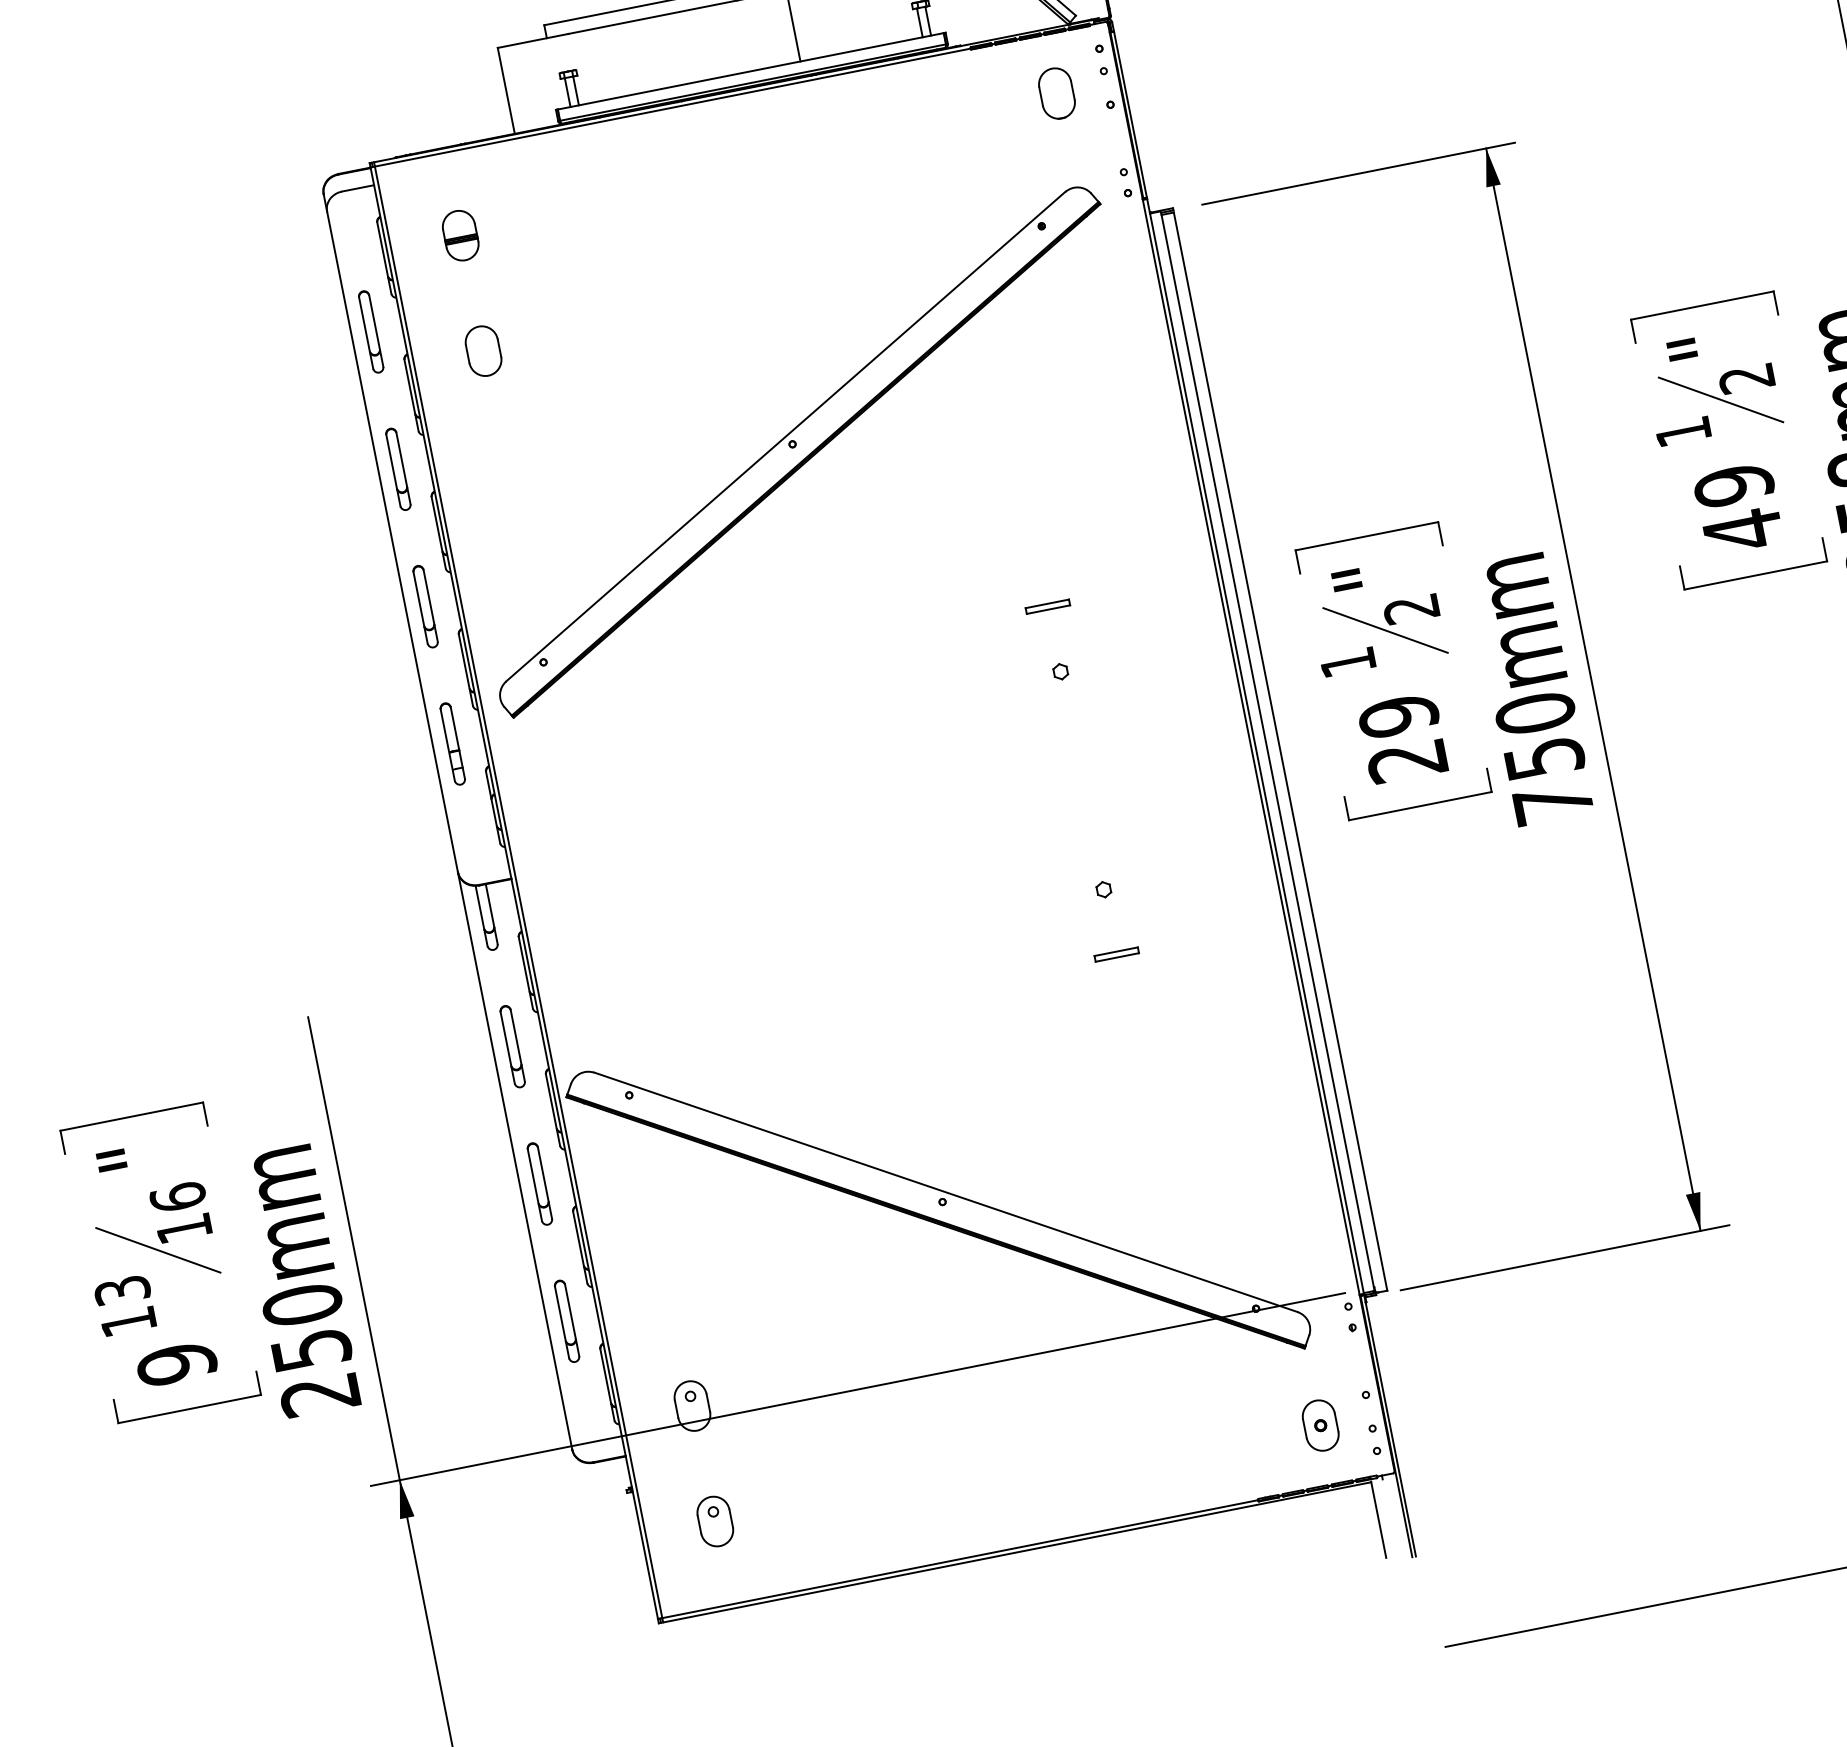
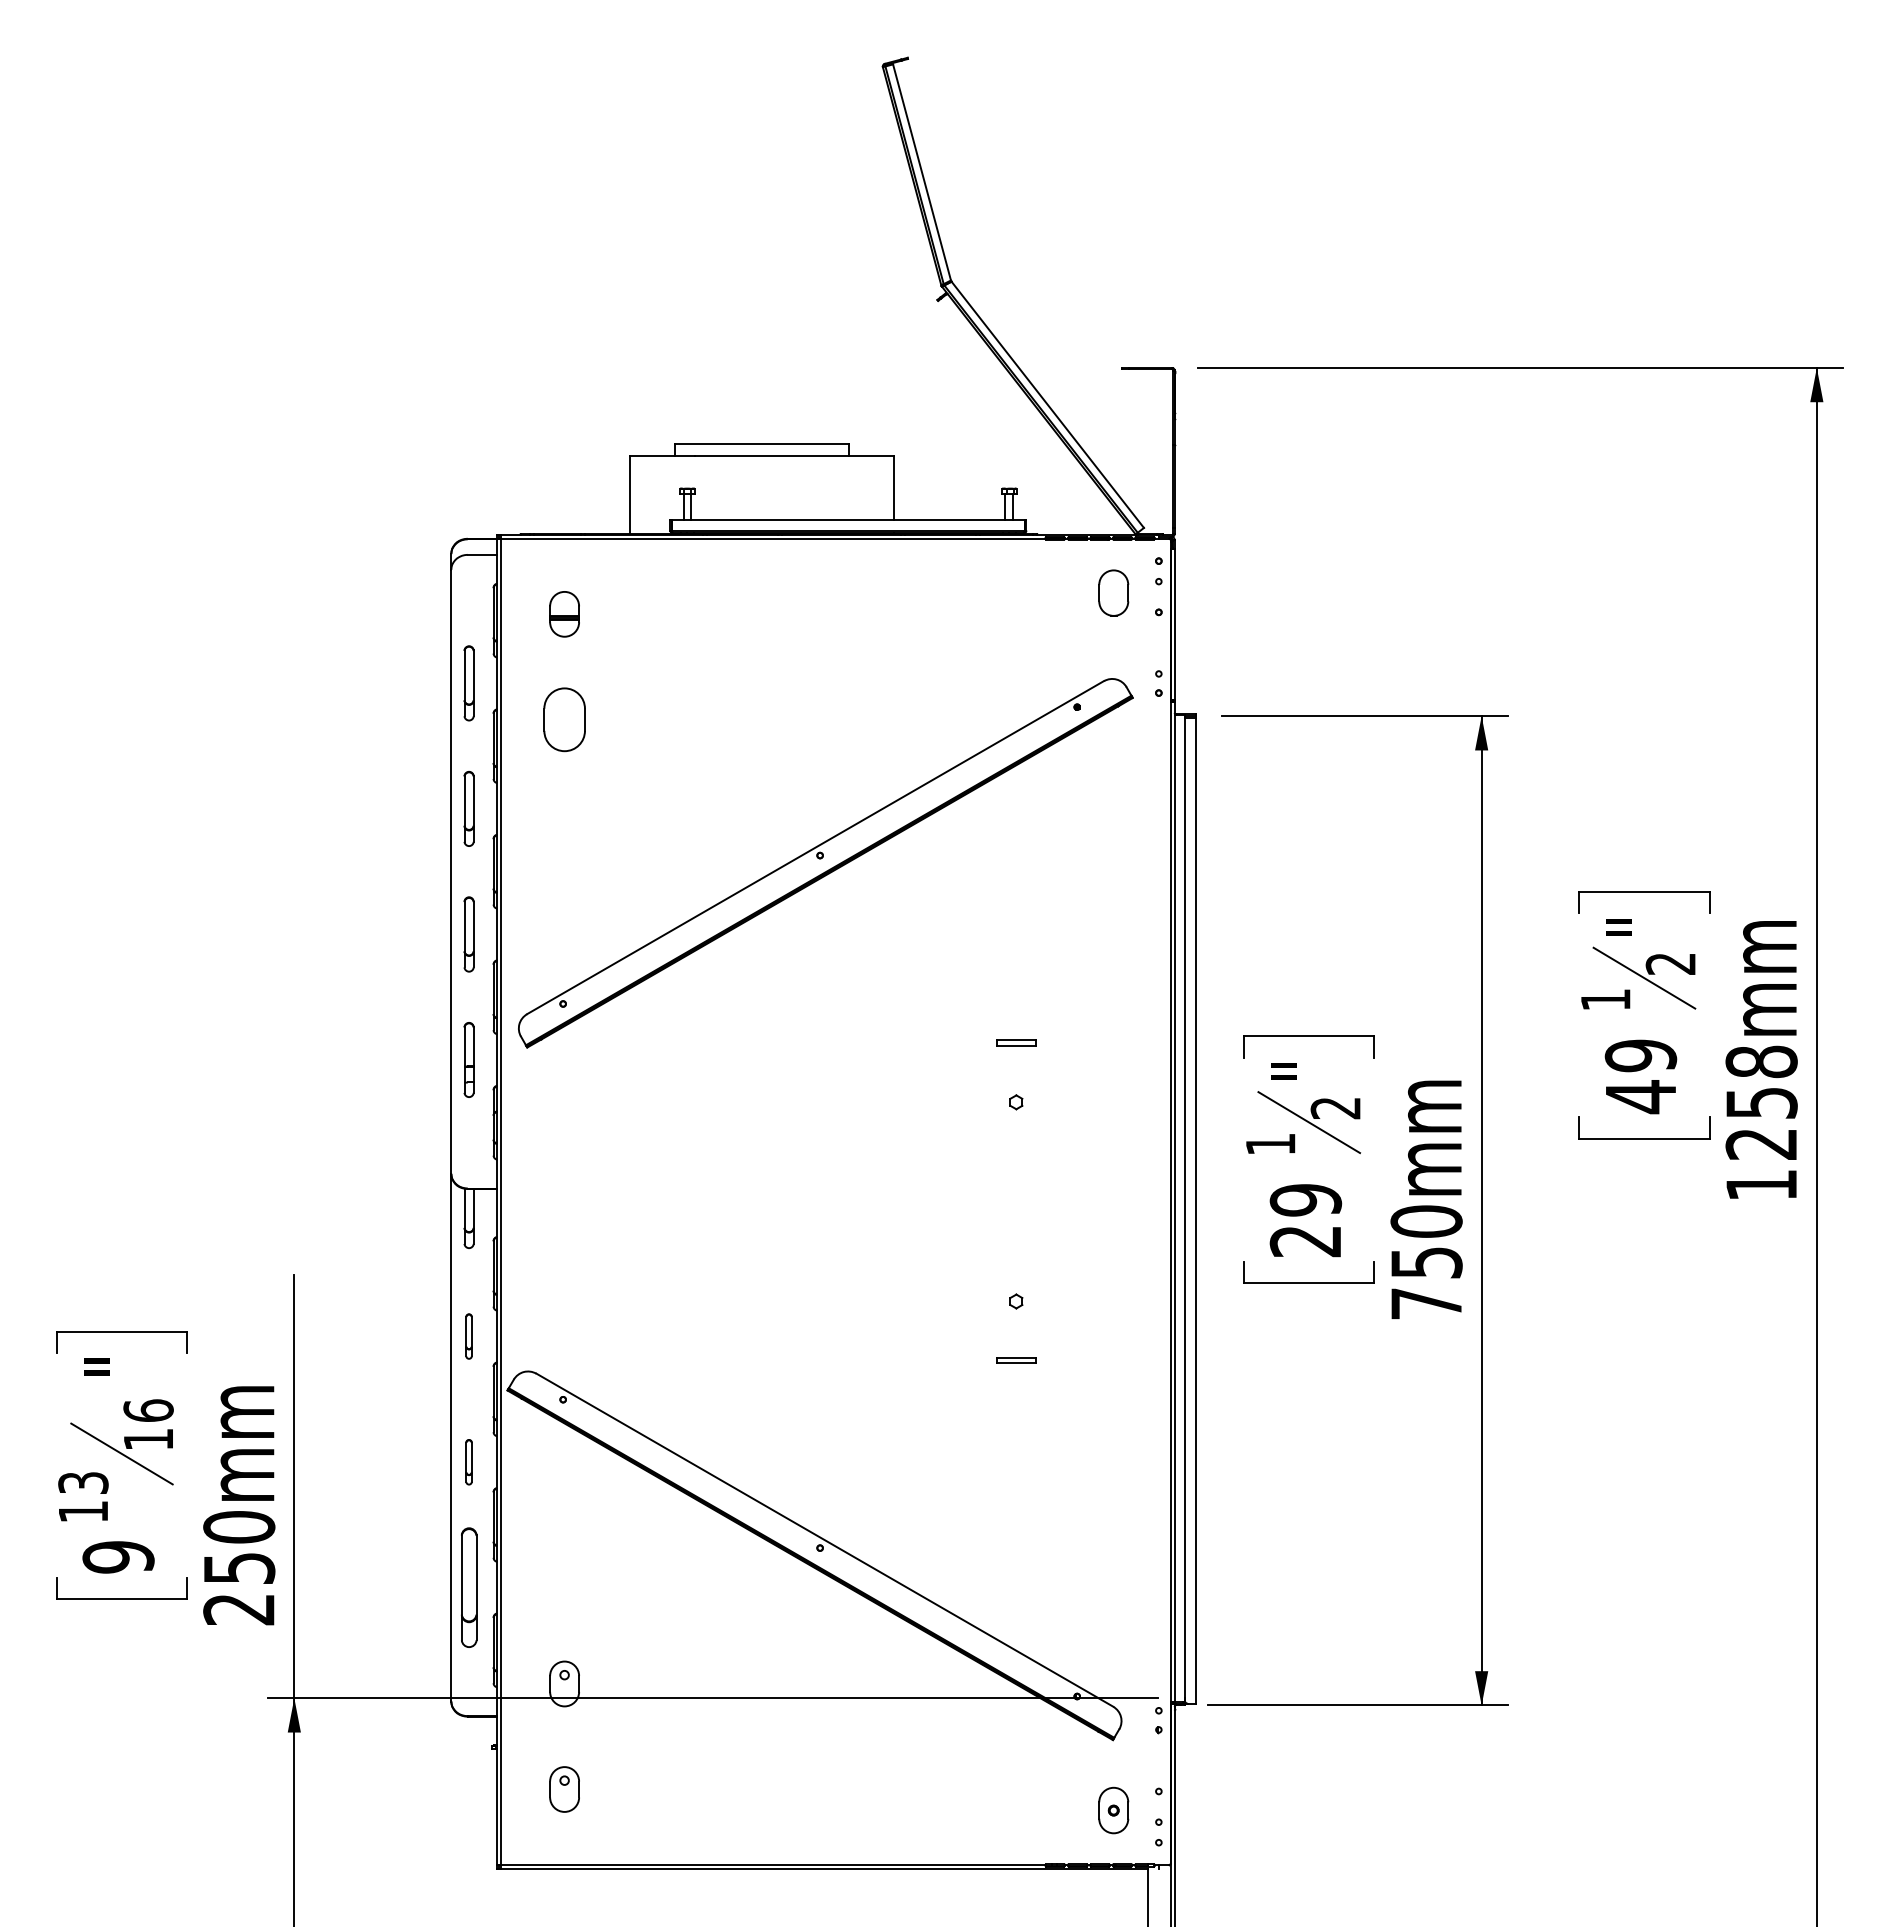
part: (483, 350) -> (564, 719), size x1.4
part: (512, 1046) -> (468, 1336), size x0.6
part: (539, 1184) -> (468, 1462), size x0.6
part: (566, 1321) -> (468, 1587), size x1.6

